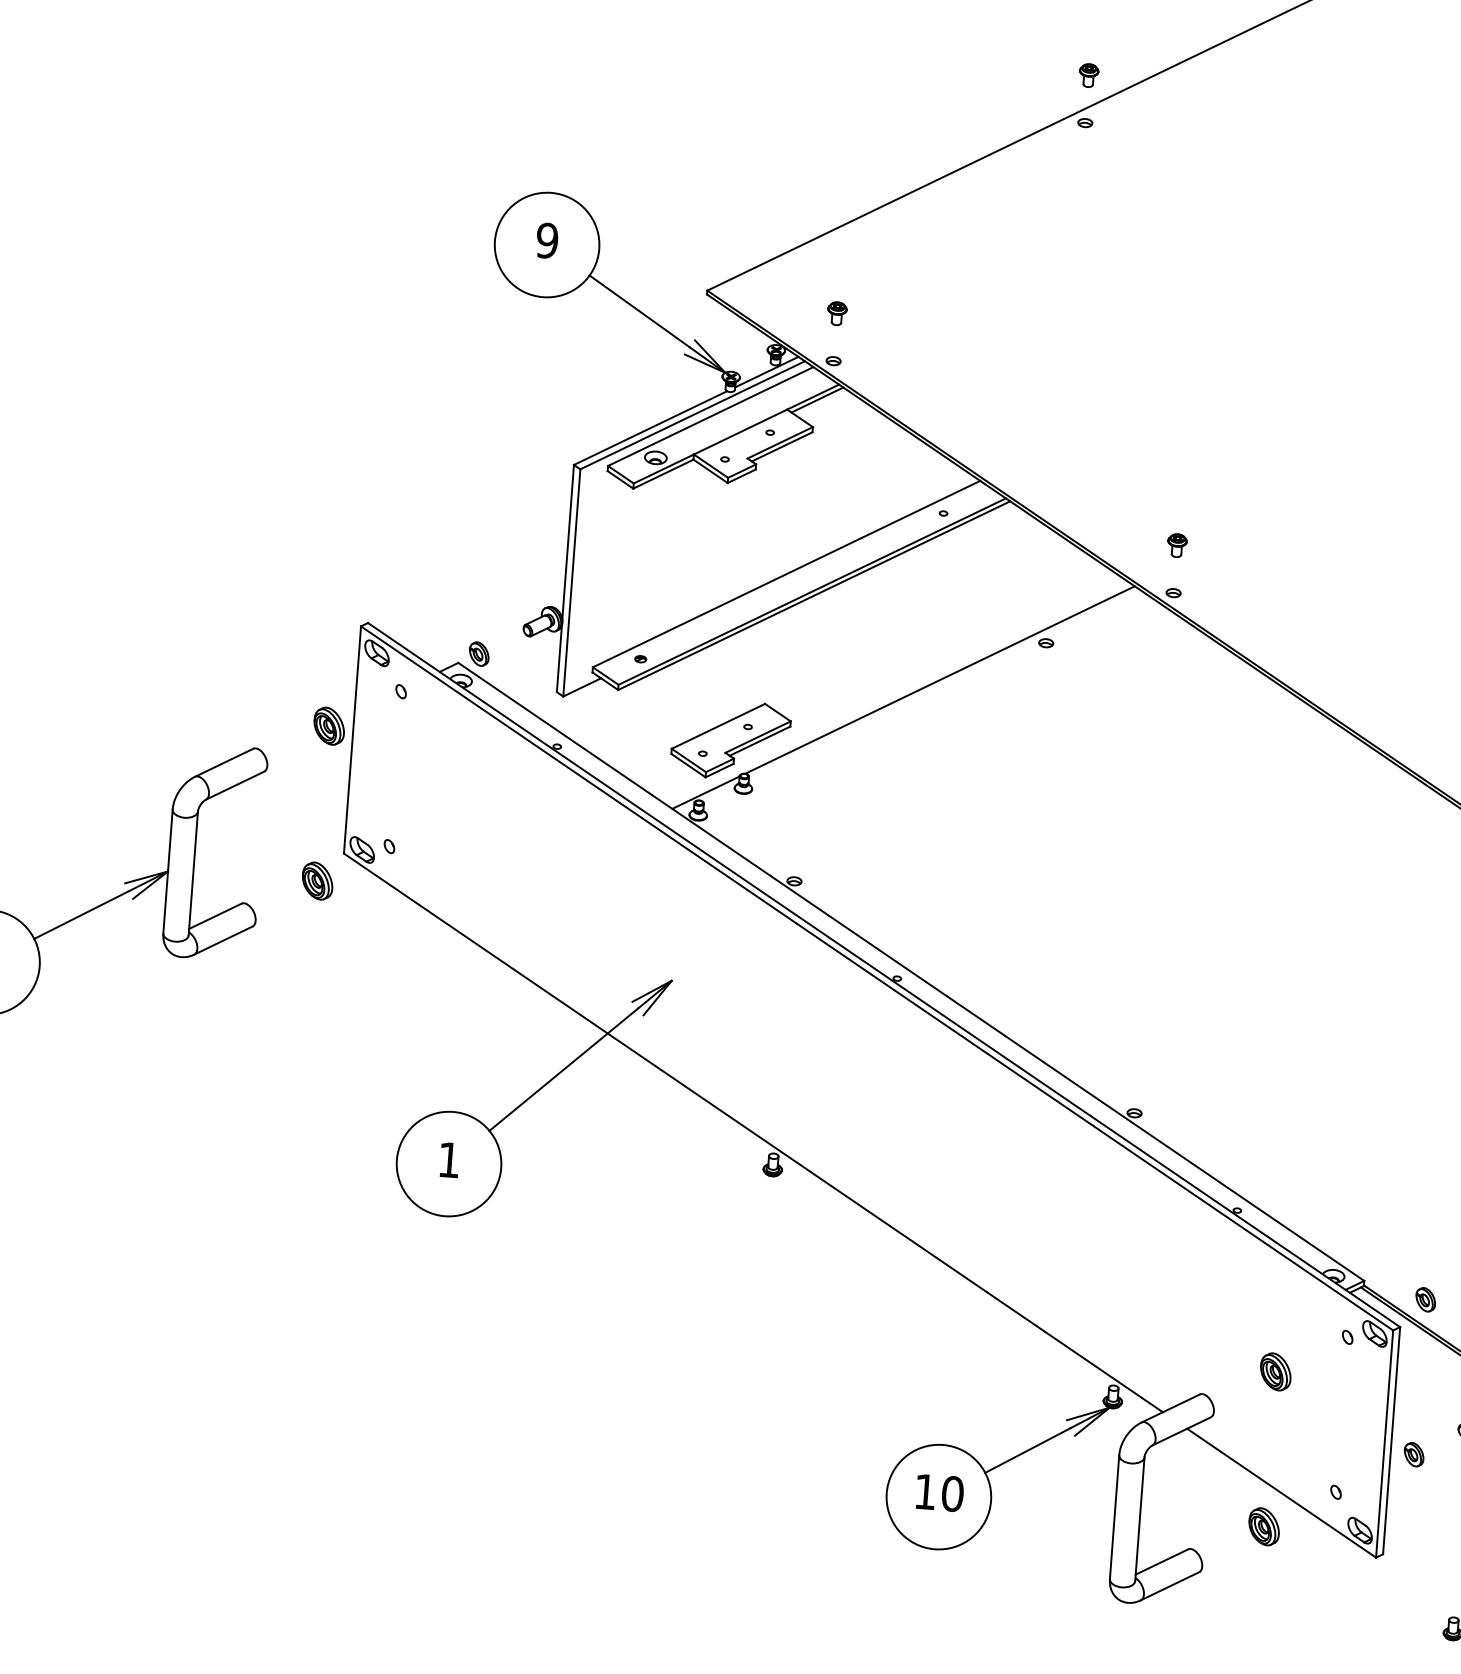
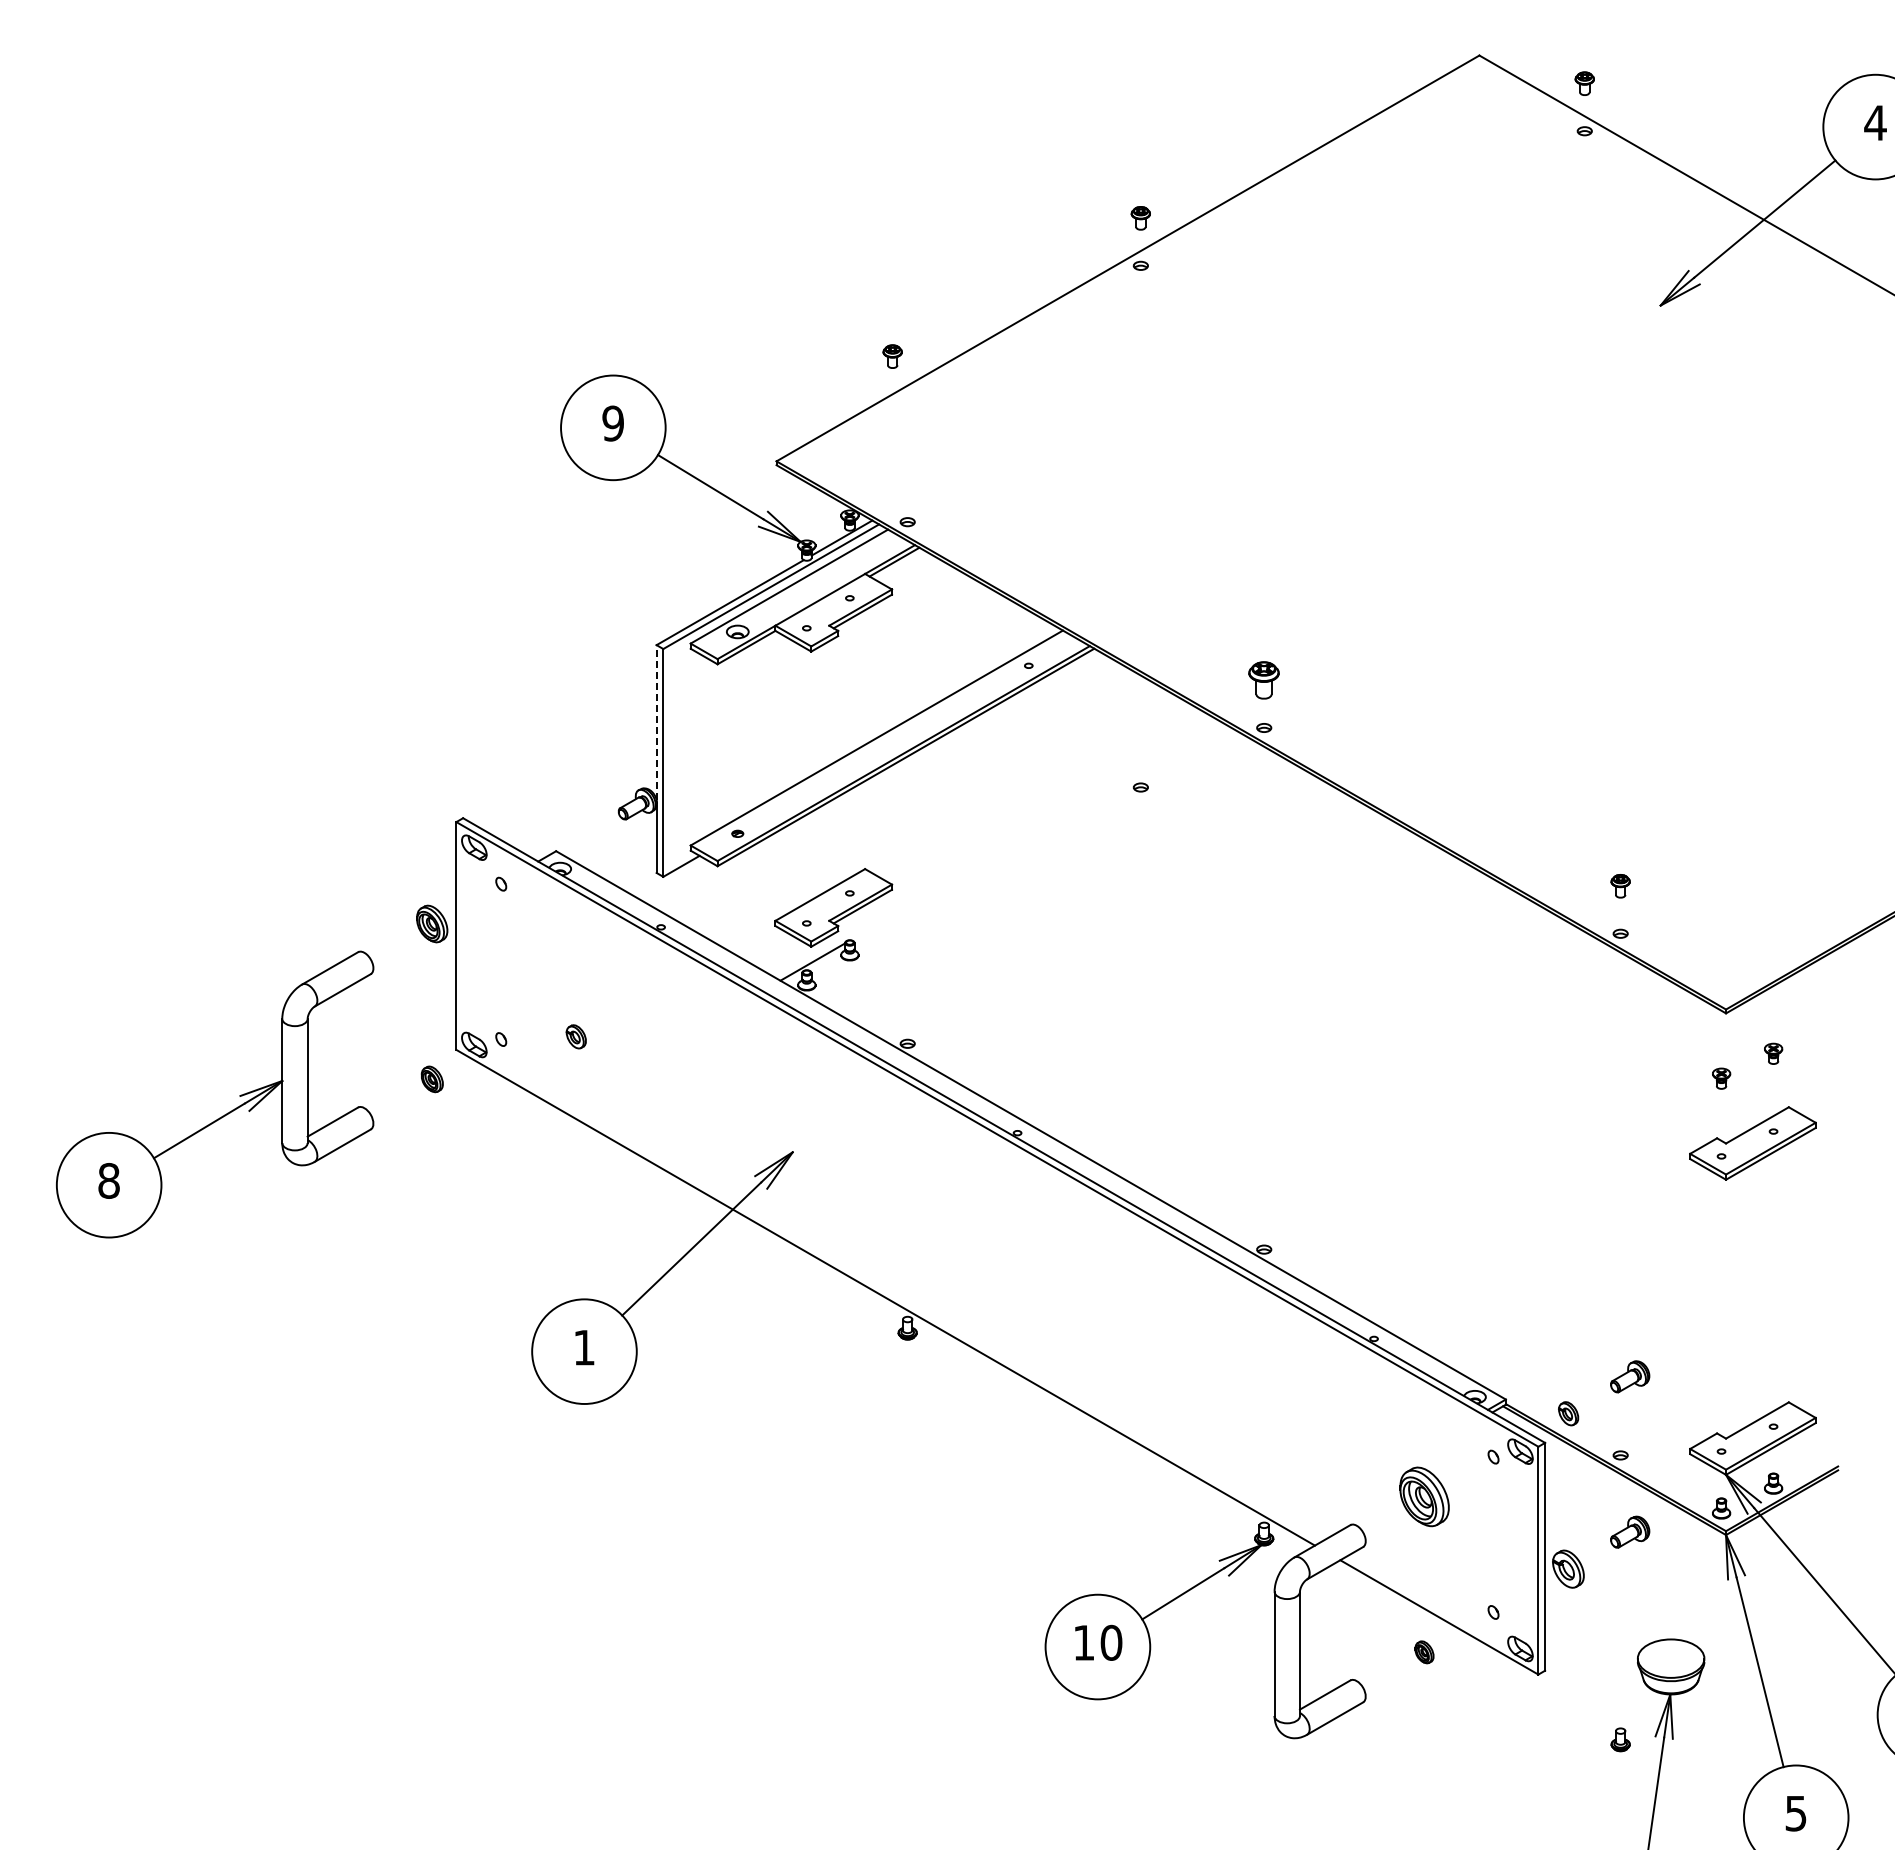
part: (836, 313) -> (892, 356), moved
line: (568, 541) -> (656, 721), solid -> dashed
part: (1177, 545) -> (1264, 680), size x1.6
part: (478, 653) -> (575, 1036), moved
line: (939, 680) -> (1037, 832), removed
part: (317, 881) -> (432, 1079), size x0.7
part: (1275, 1371) -> (1424, 1496), size x1.6
part: (1414, 1454) -> (1568, 1568), size x1.6
part: (1264, 1527) -> (1424, 1652), size x0.6

